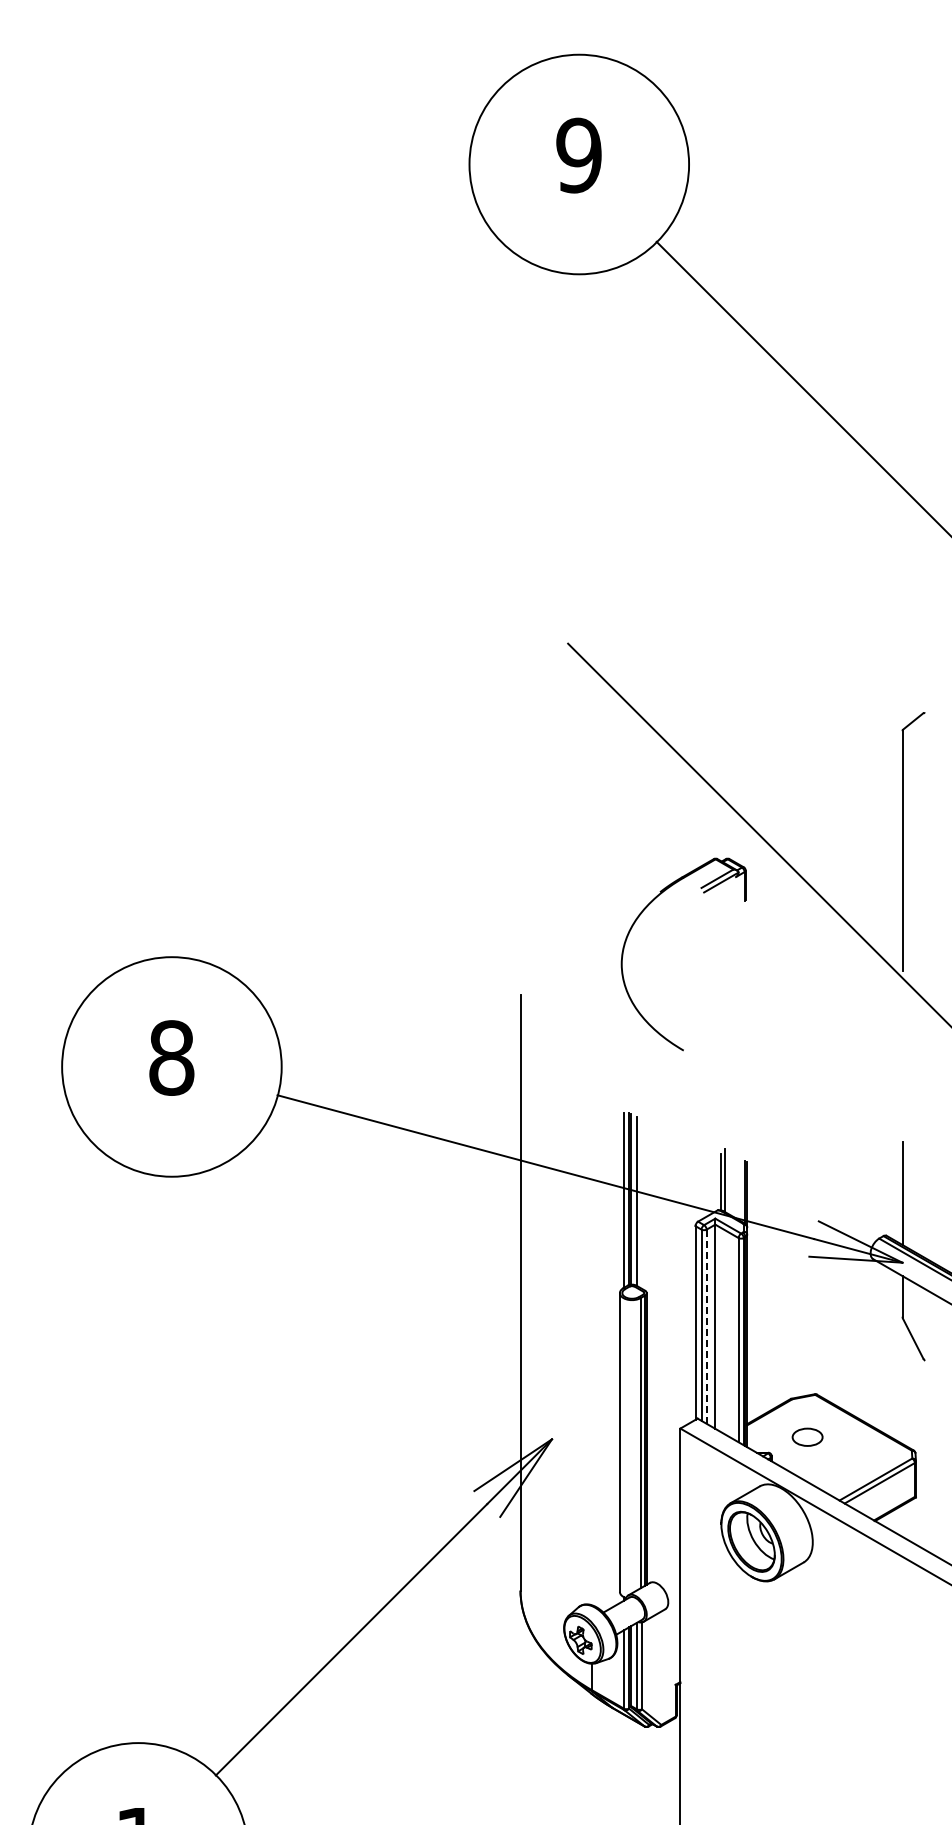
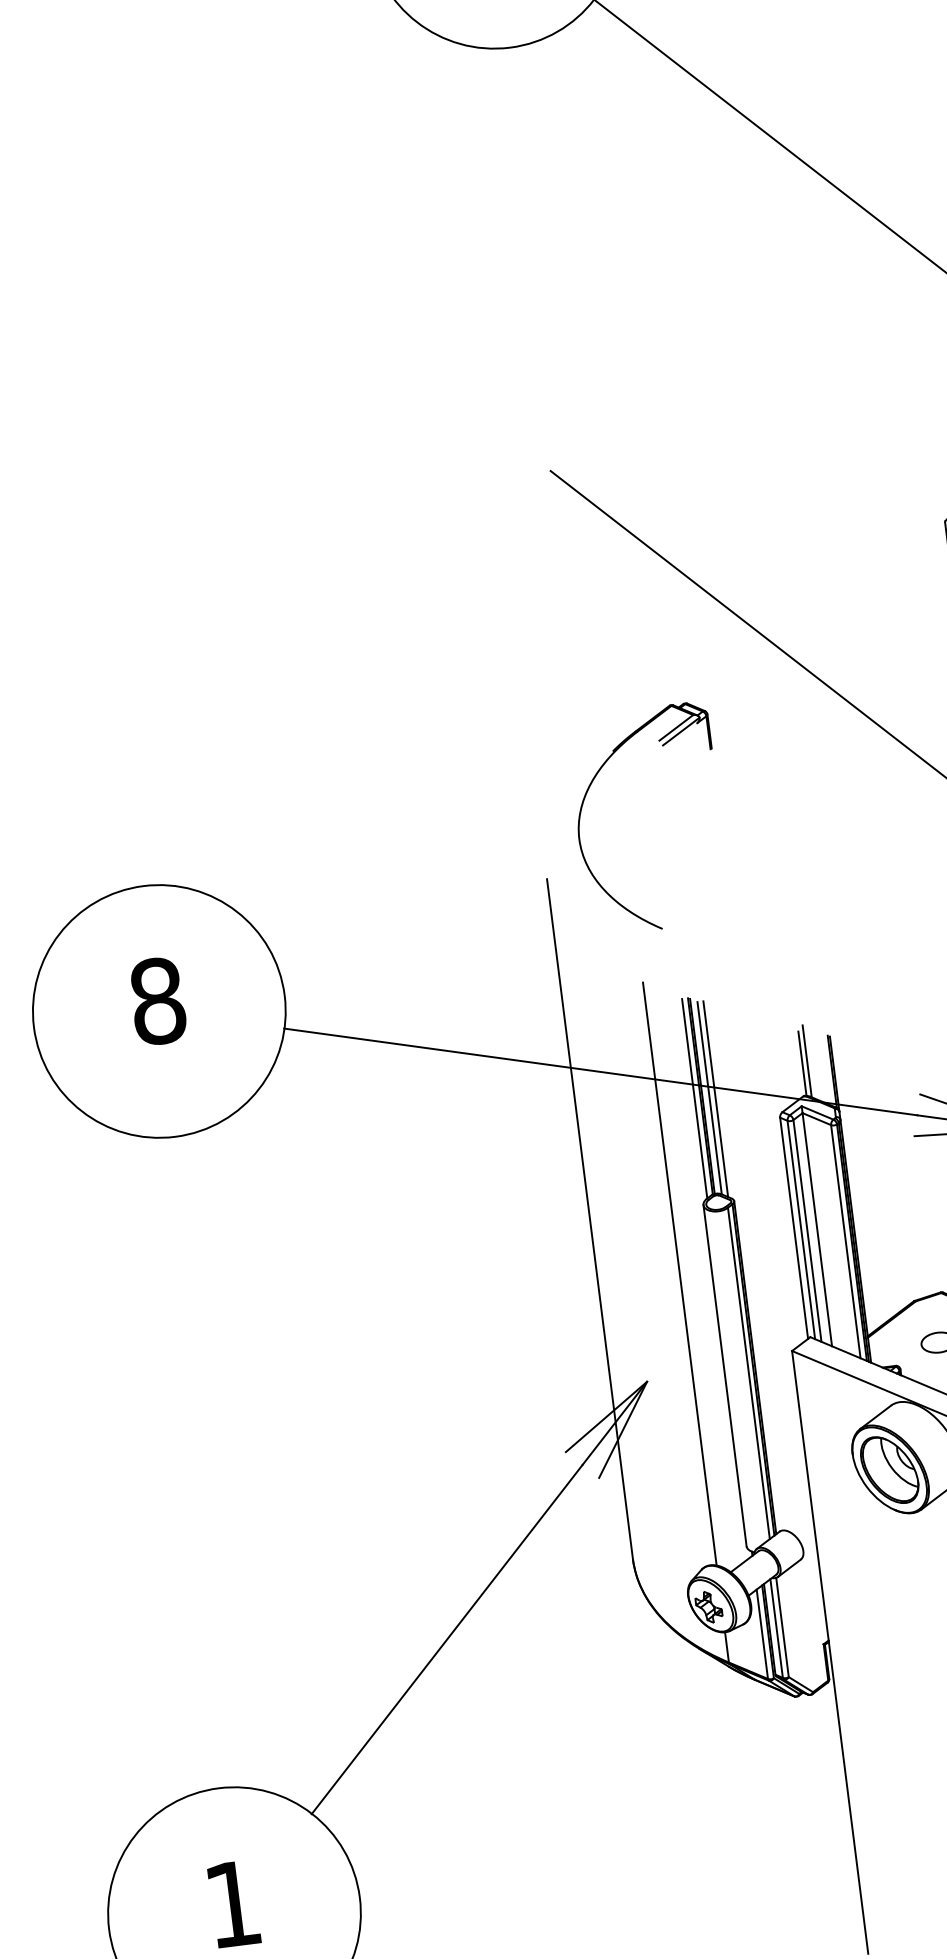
part: (632, 928) -> (586, 796), moved
line: (642, 1202) -> (716, 1098), added
line: (706, 1326) -> (807, 1230), dashed -> solid
line: (591, 1349) -> (679, 1273), added

